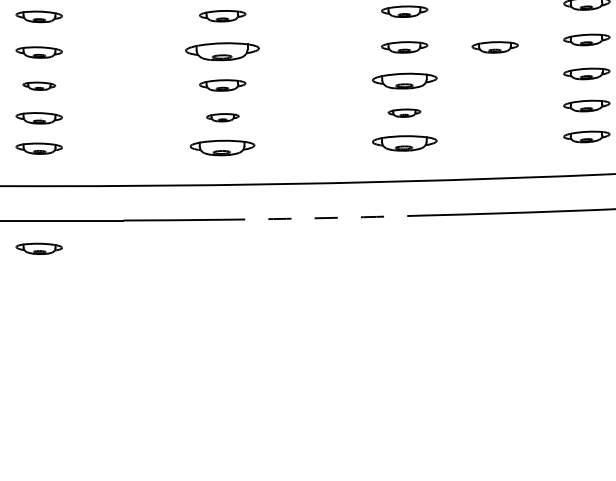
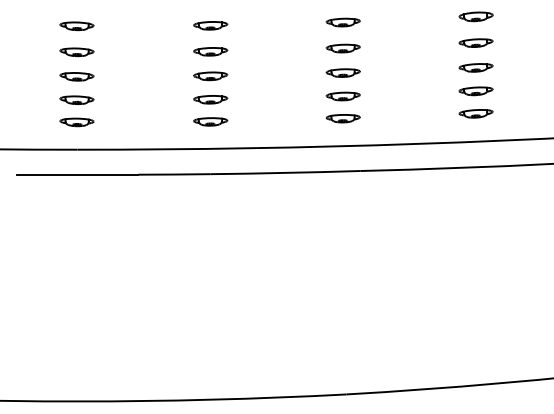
part: (494, 47) -> (408, 48), removed
part: (222, 51) -> (210, 51), size x0.62
part: (403, 80) -> (342, 72), size x0.71
part: (38, 85) -> (76, 76), size x1.43
part: (403, 113) -> (342, 96), size x1.43
part: (222, 117) -> (210, 99), size x1.43
part: (403, 143) -> (342, 118), size x0.71
part: (222, 147) -> (210, 121), size x0.71
arc: (325, 217) -> (285, 172), dashed -> solid
part: (38, 249) -> (76, 195), removed

